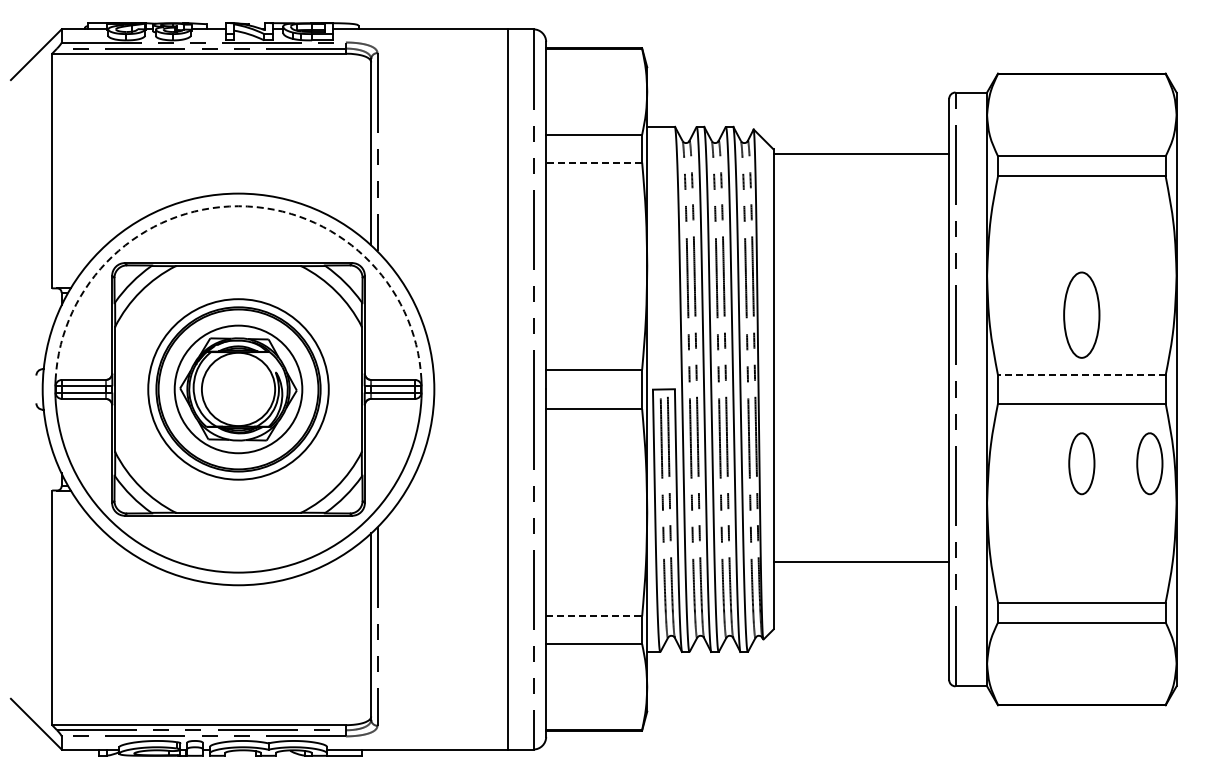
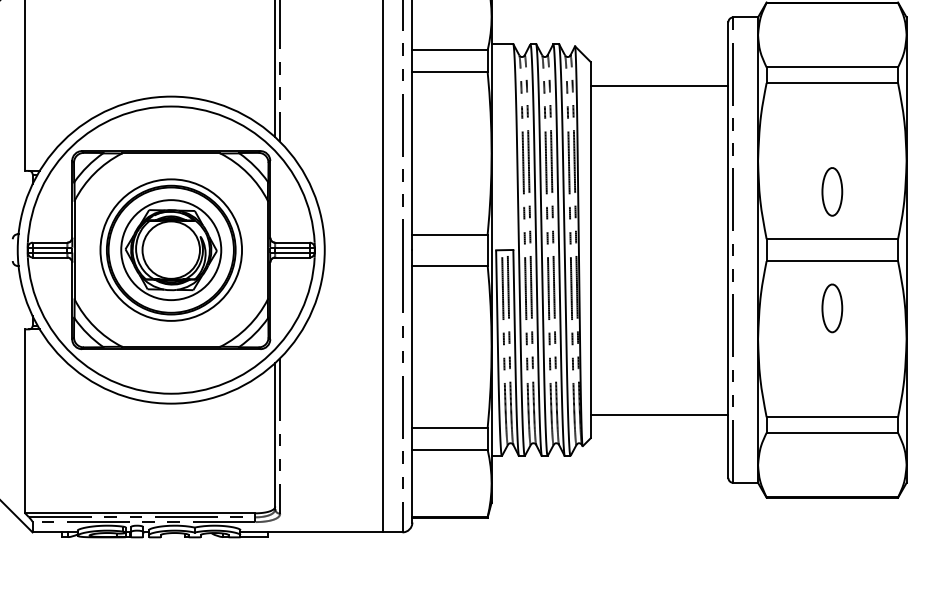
line: (861, 153) -> (659, 85), moved
line: (594, 162) -> (450, 72), dashed -> solid
arc: (238, 206) -> (171, 106), dashed -> solid
part: (1081, 314) -> (832, 191), size x0.71
line: (1081, 375) -> (832, 239), dashed -> solid
part: (1149, 463) -> (885, 308), removed
line: (861, 562) -> (659, 414), moved
line: (594, 616) -> (450, 428), dashed -> solid

